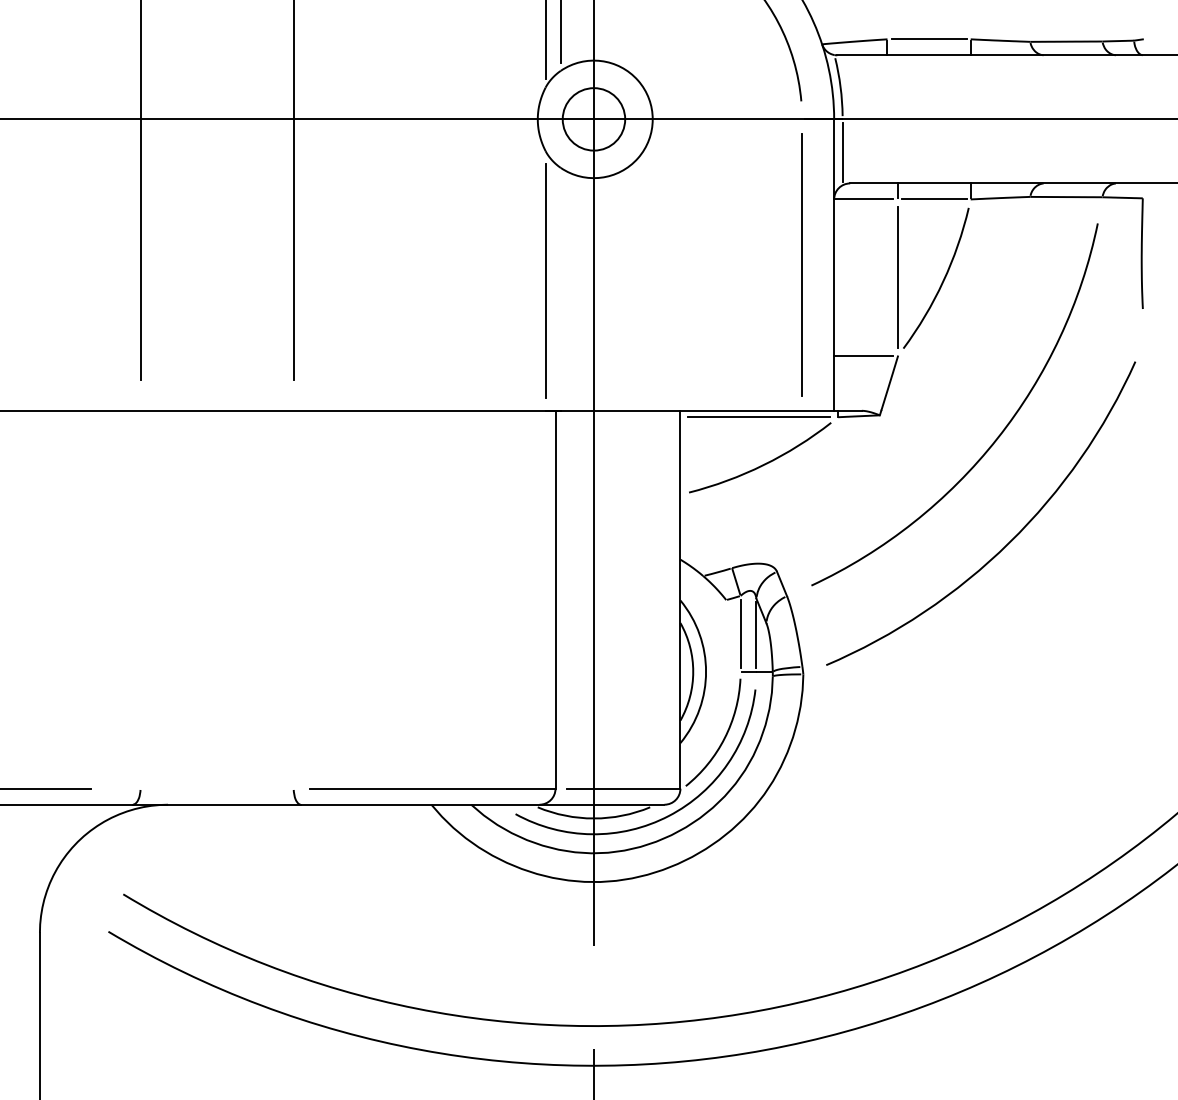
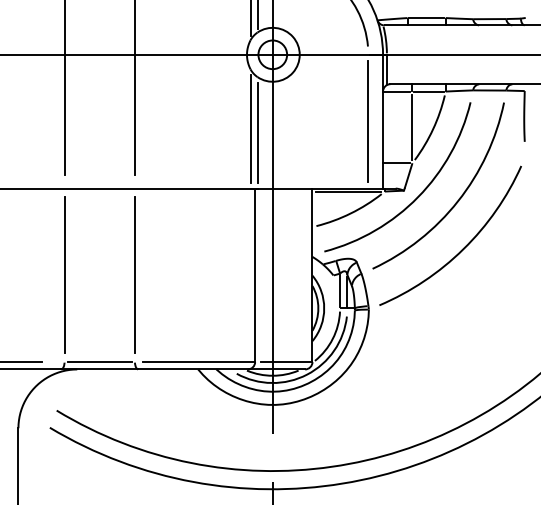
line: (560, 288) -> (257, 132), added
arc: (909, 428) -> (417, 196), added
line: (140, 600) -> (64, 275), added
line: (292, 600) -> (134, 275), added
line: (216, 789) -> (99, 362), added

